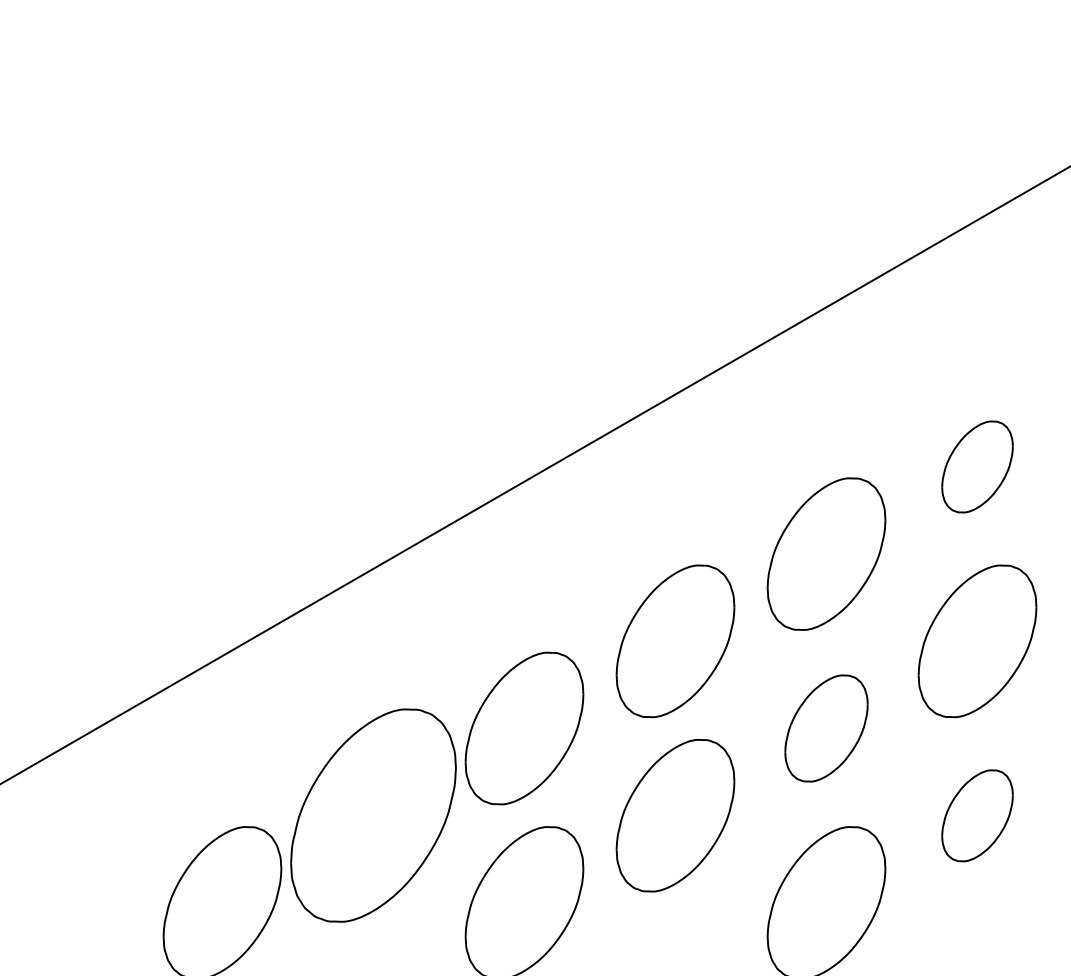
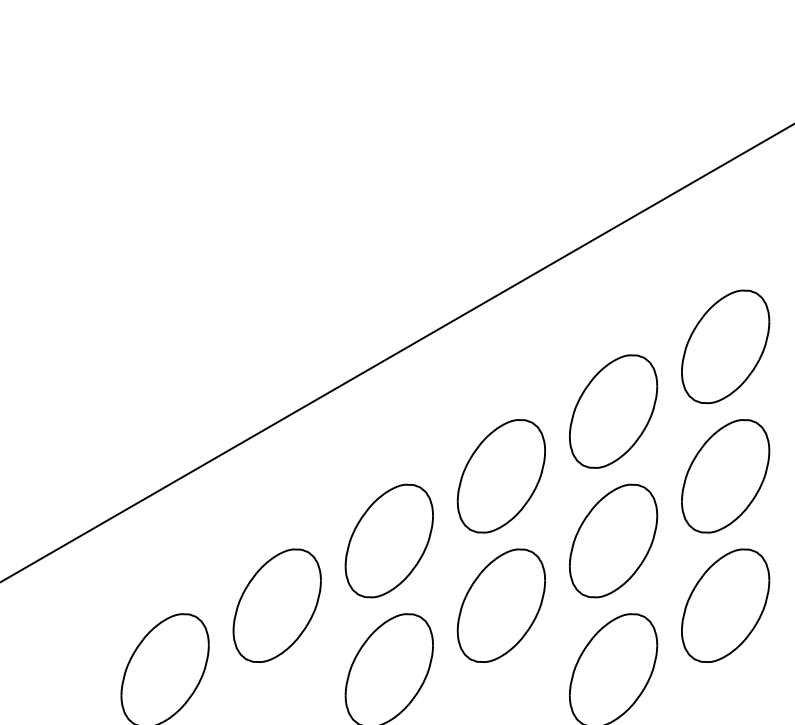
part: (977, 466) -> (725, 346), size x1.67
part: (826, 728) -> (613, 541), size x1.43
part: (373, 815) -> (277, 605), size x0.71
part: (977, 815) -> (725, 605), size x1.67

